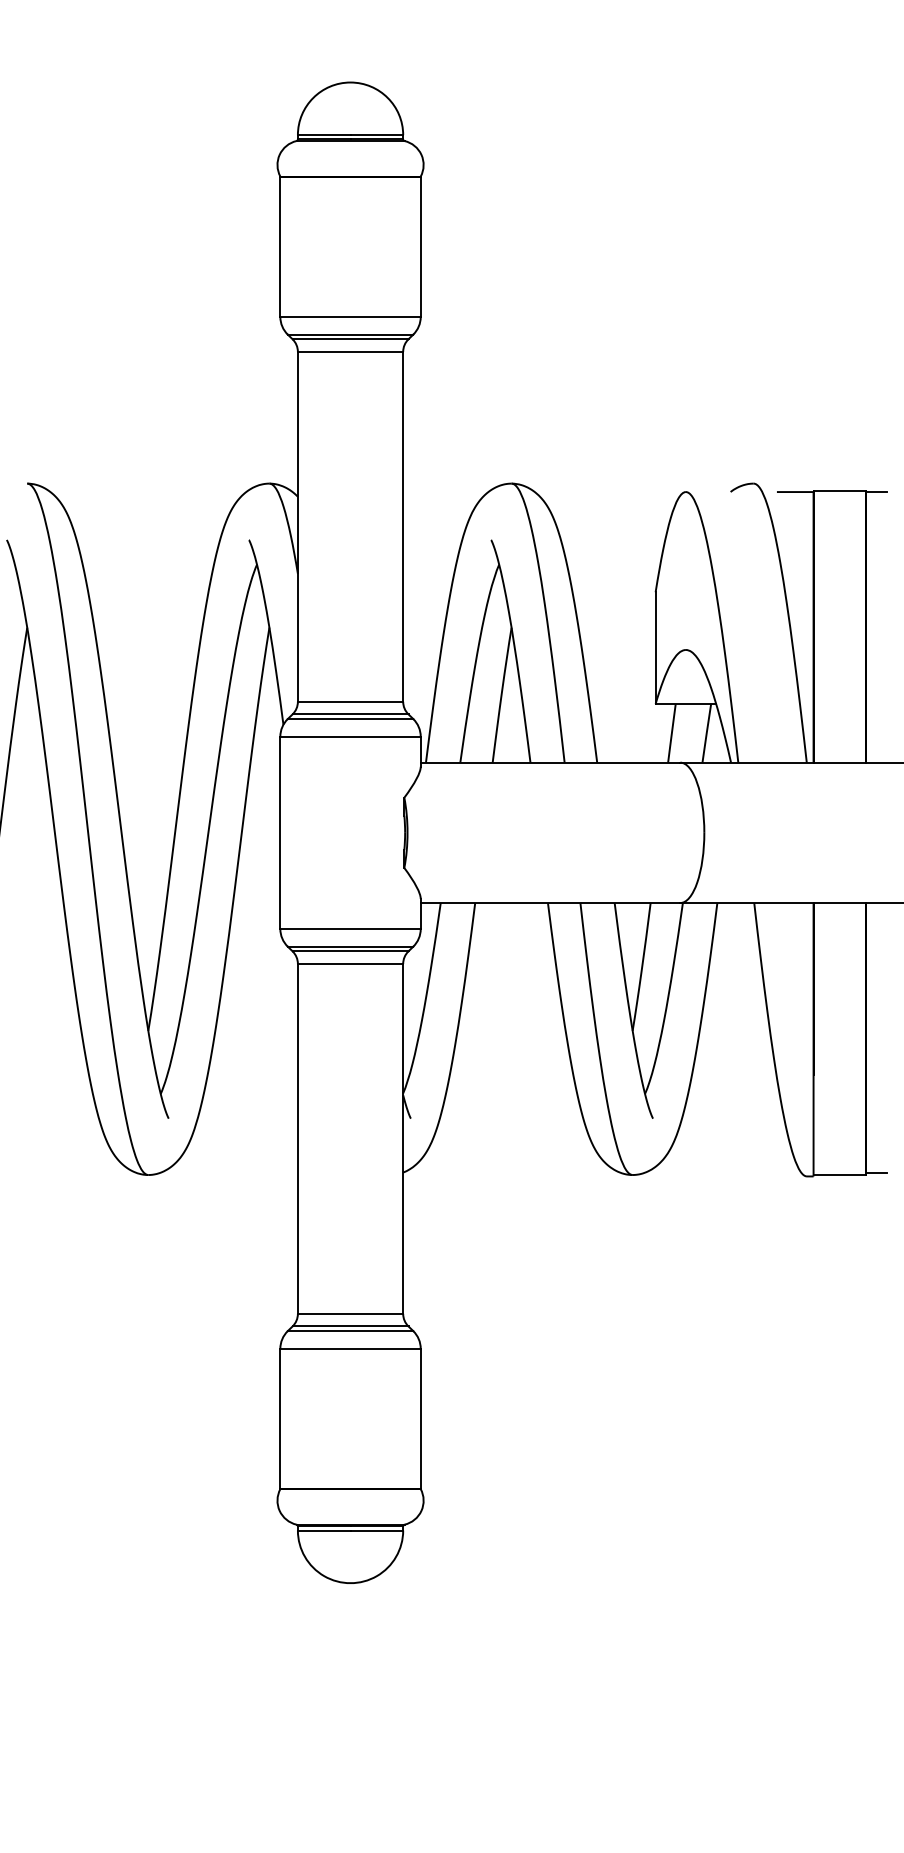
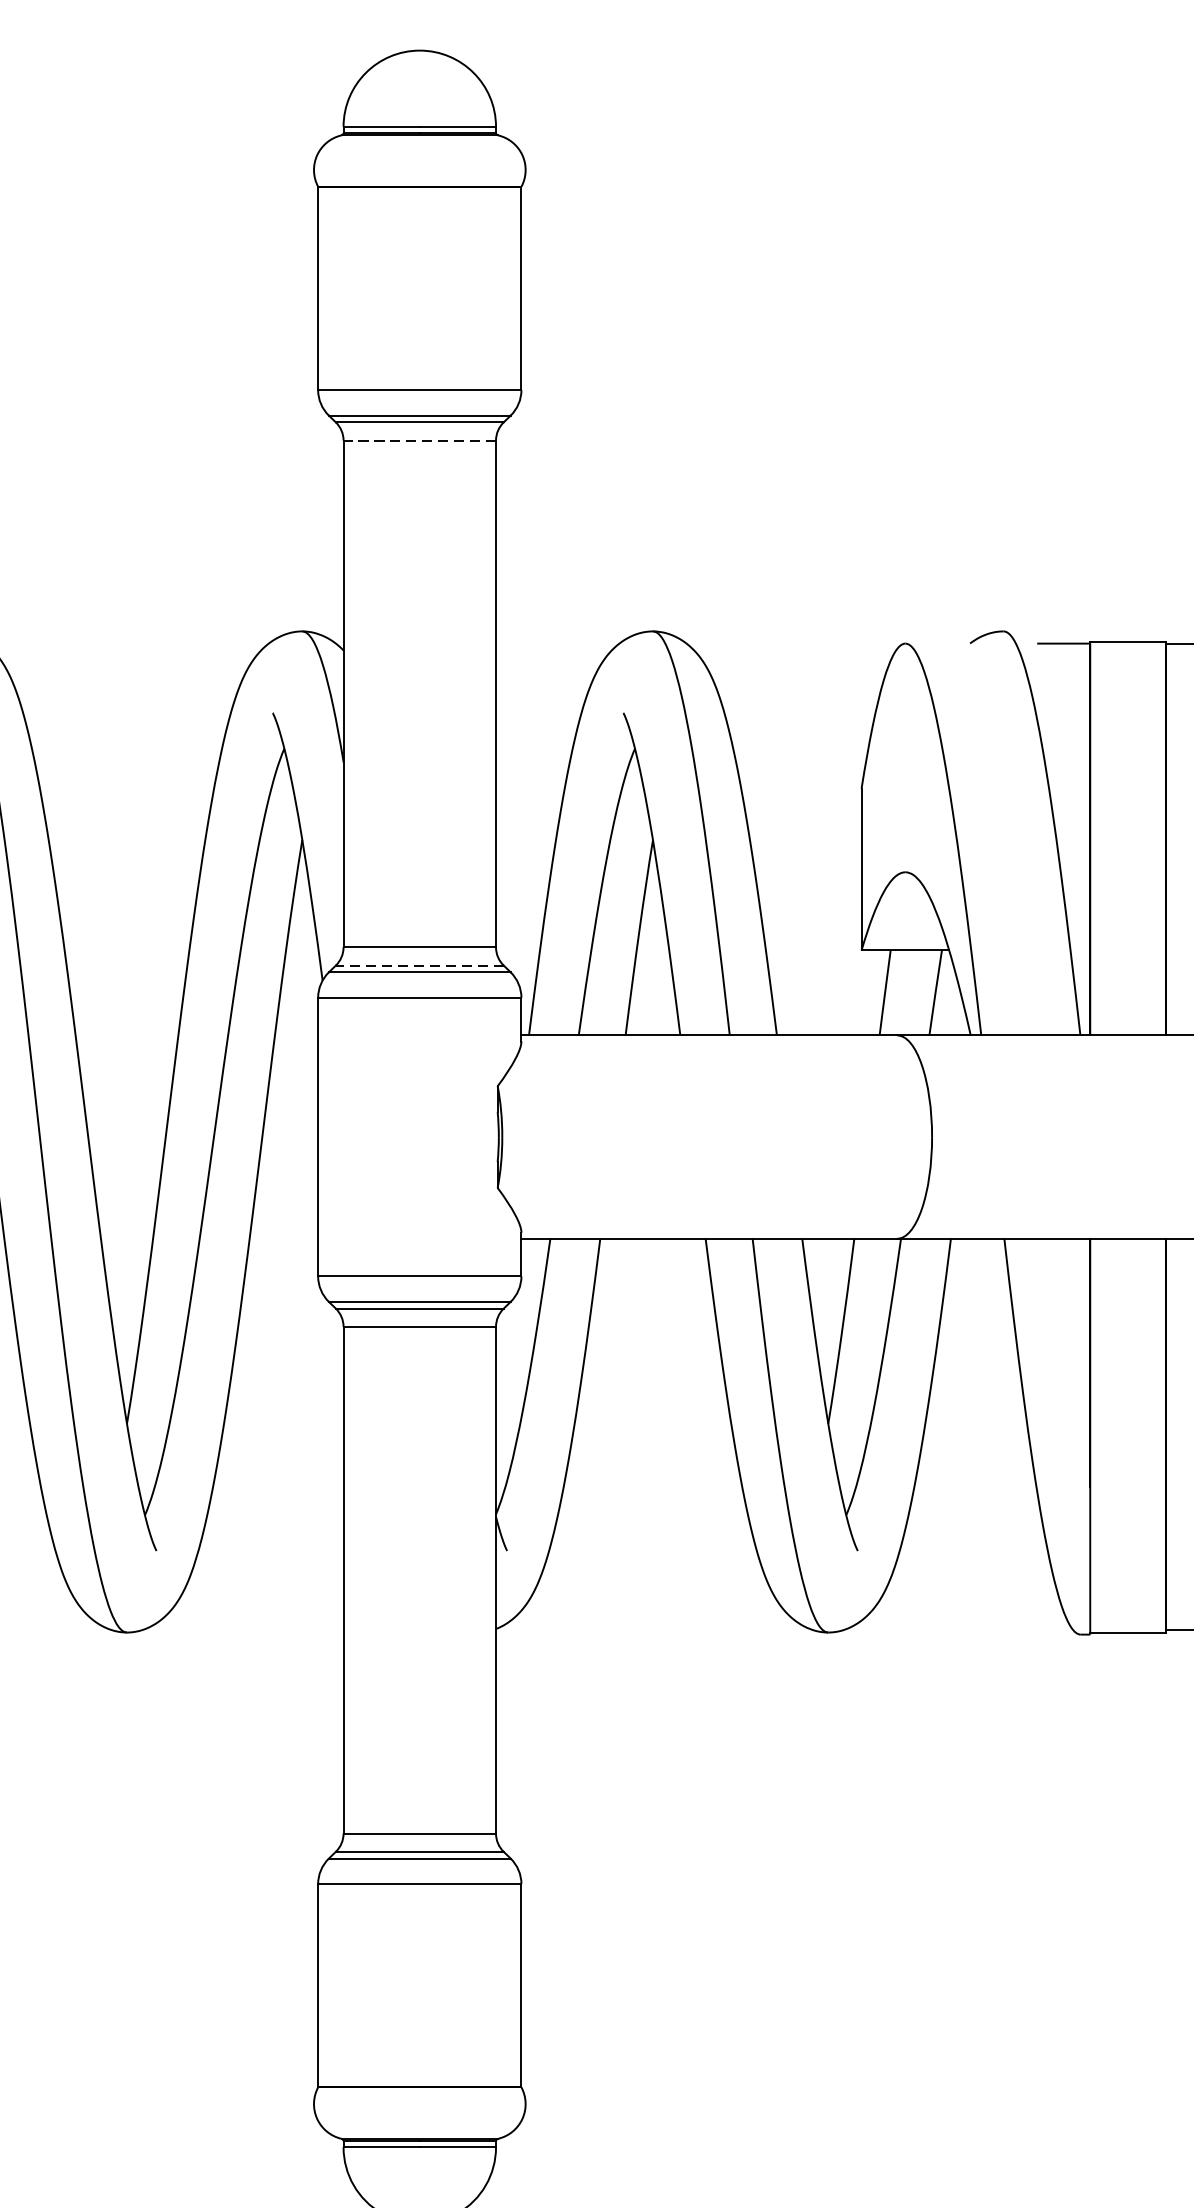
line: (350, 351) -> (419, 440), solid -> dashed
line: (350, 714) -> (419, 965), solid -> dashed

